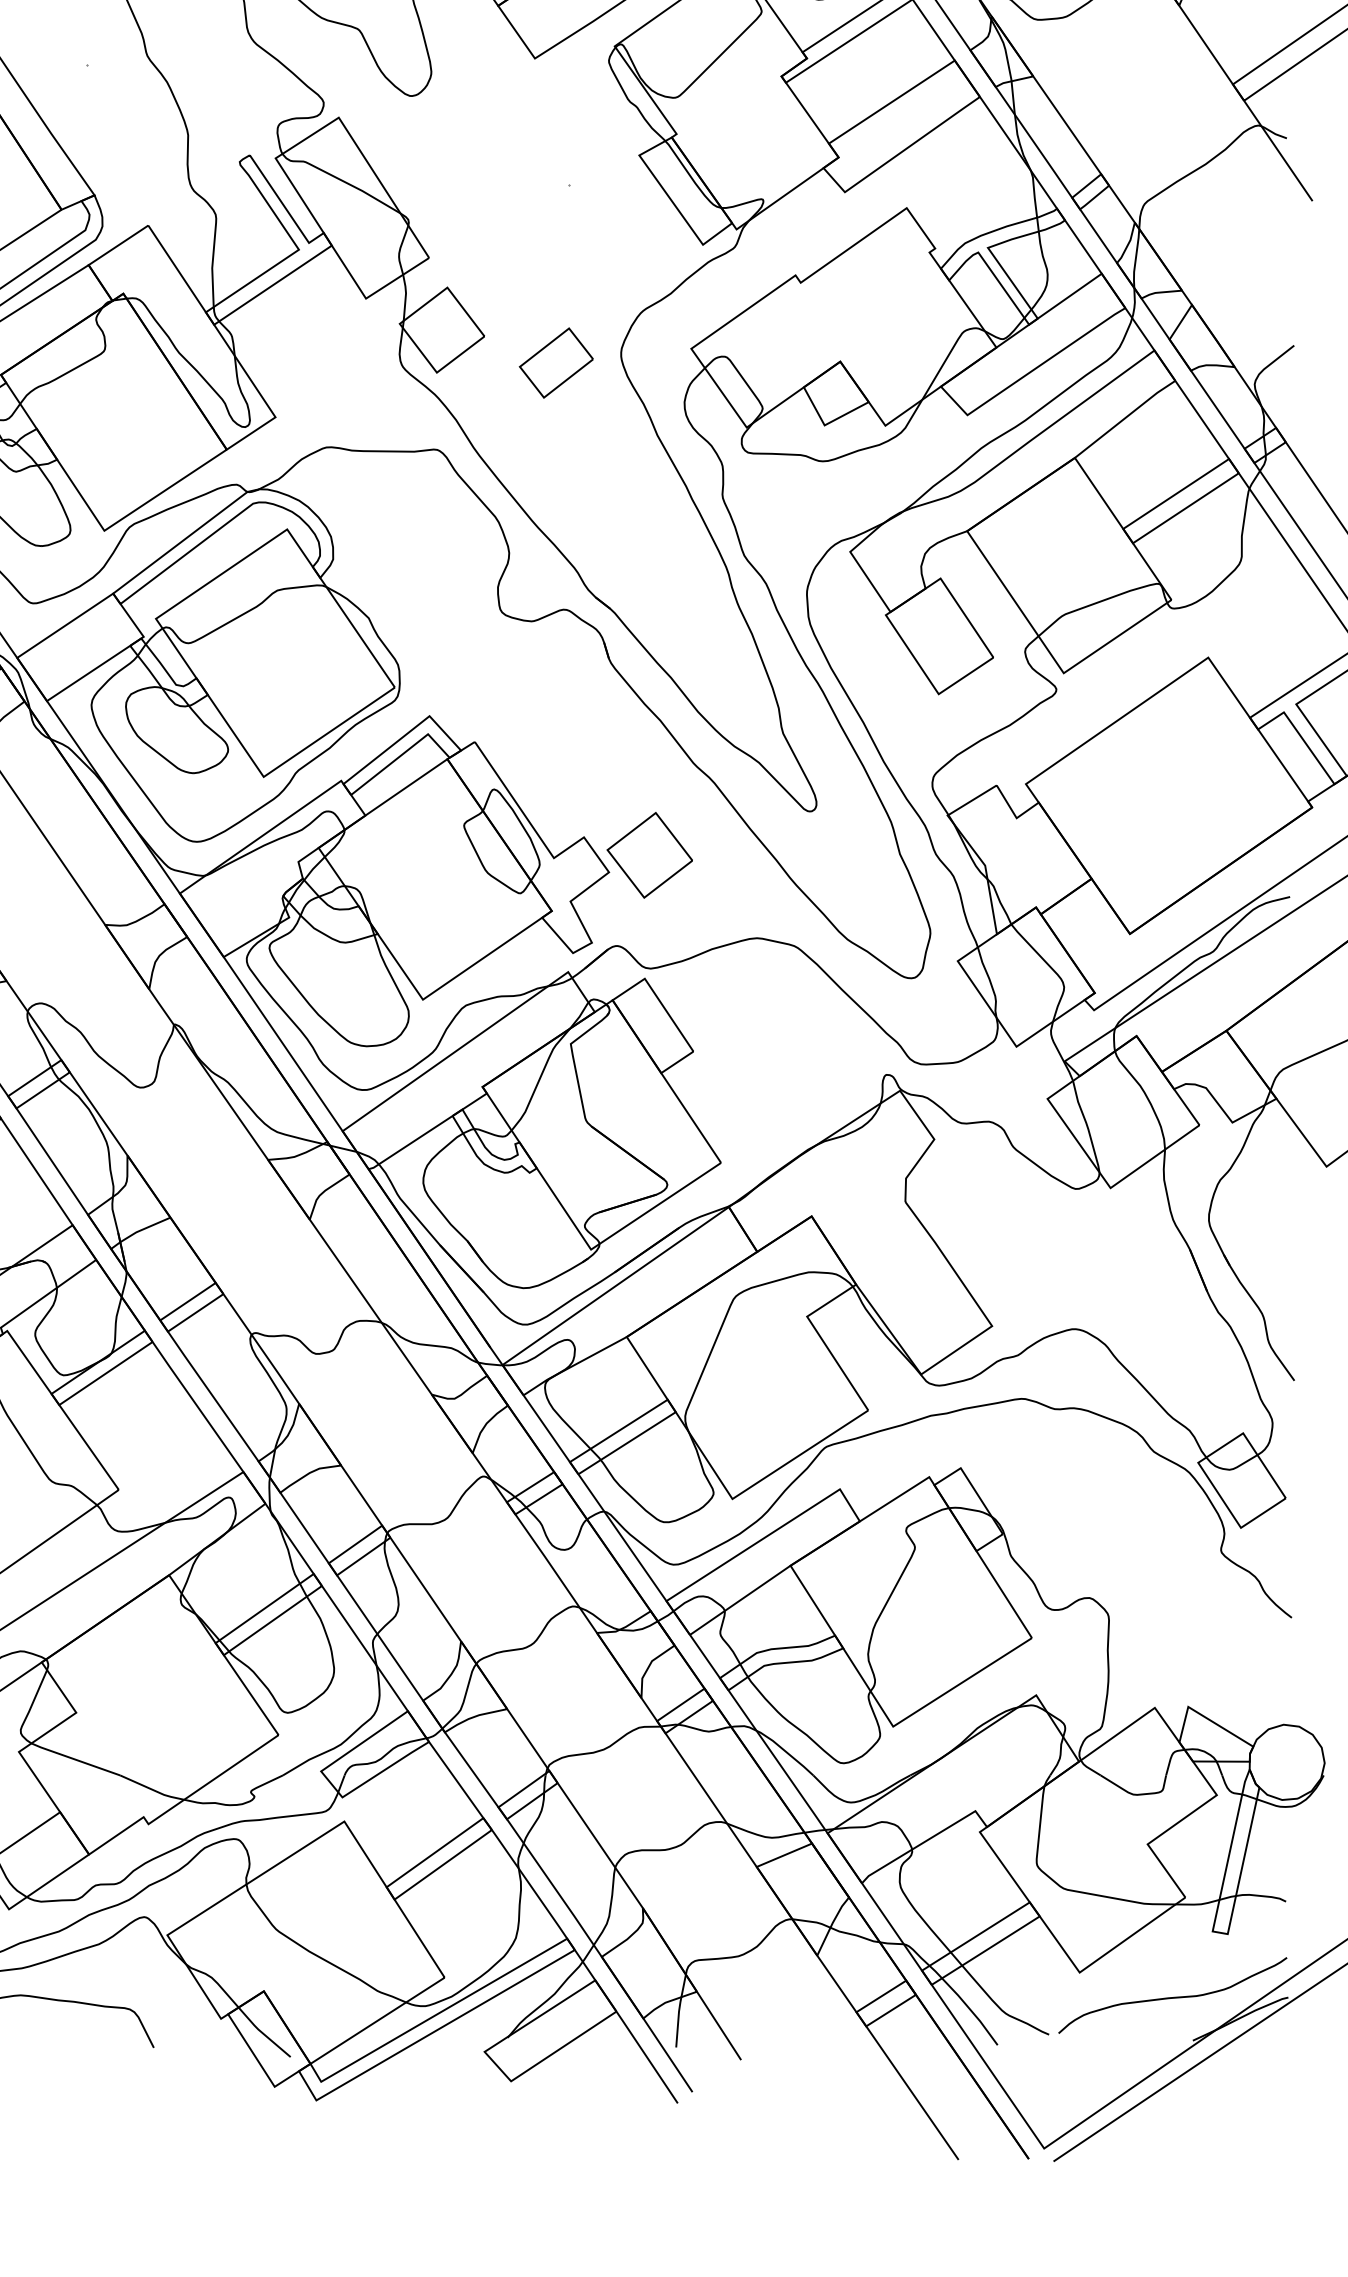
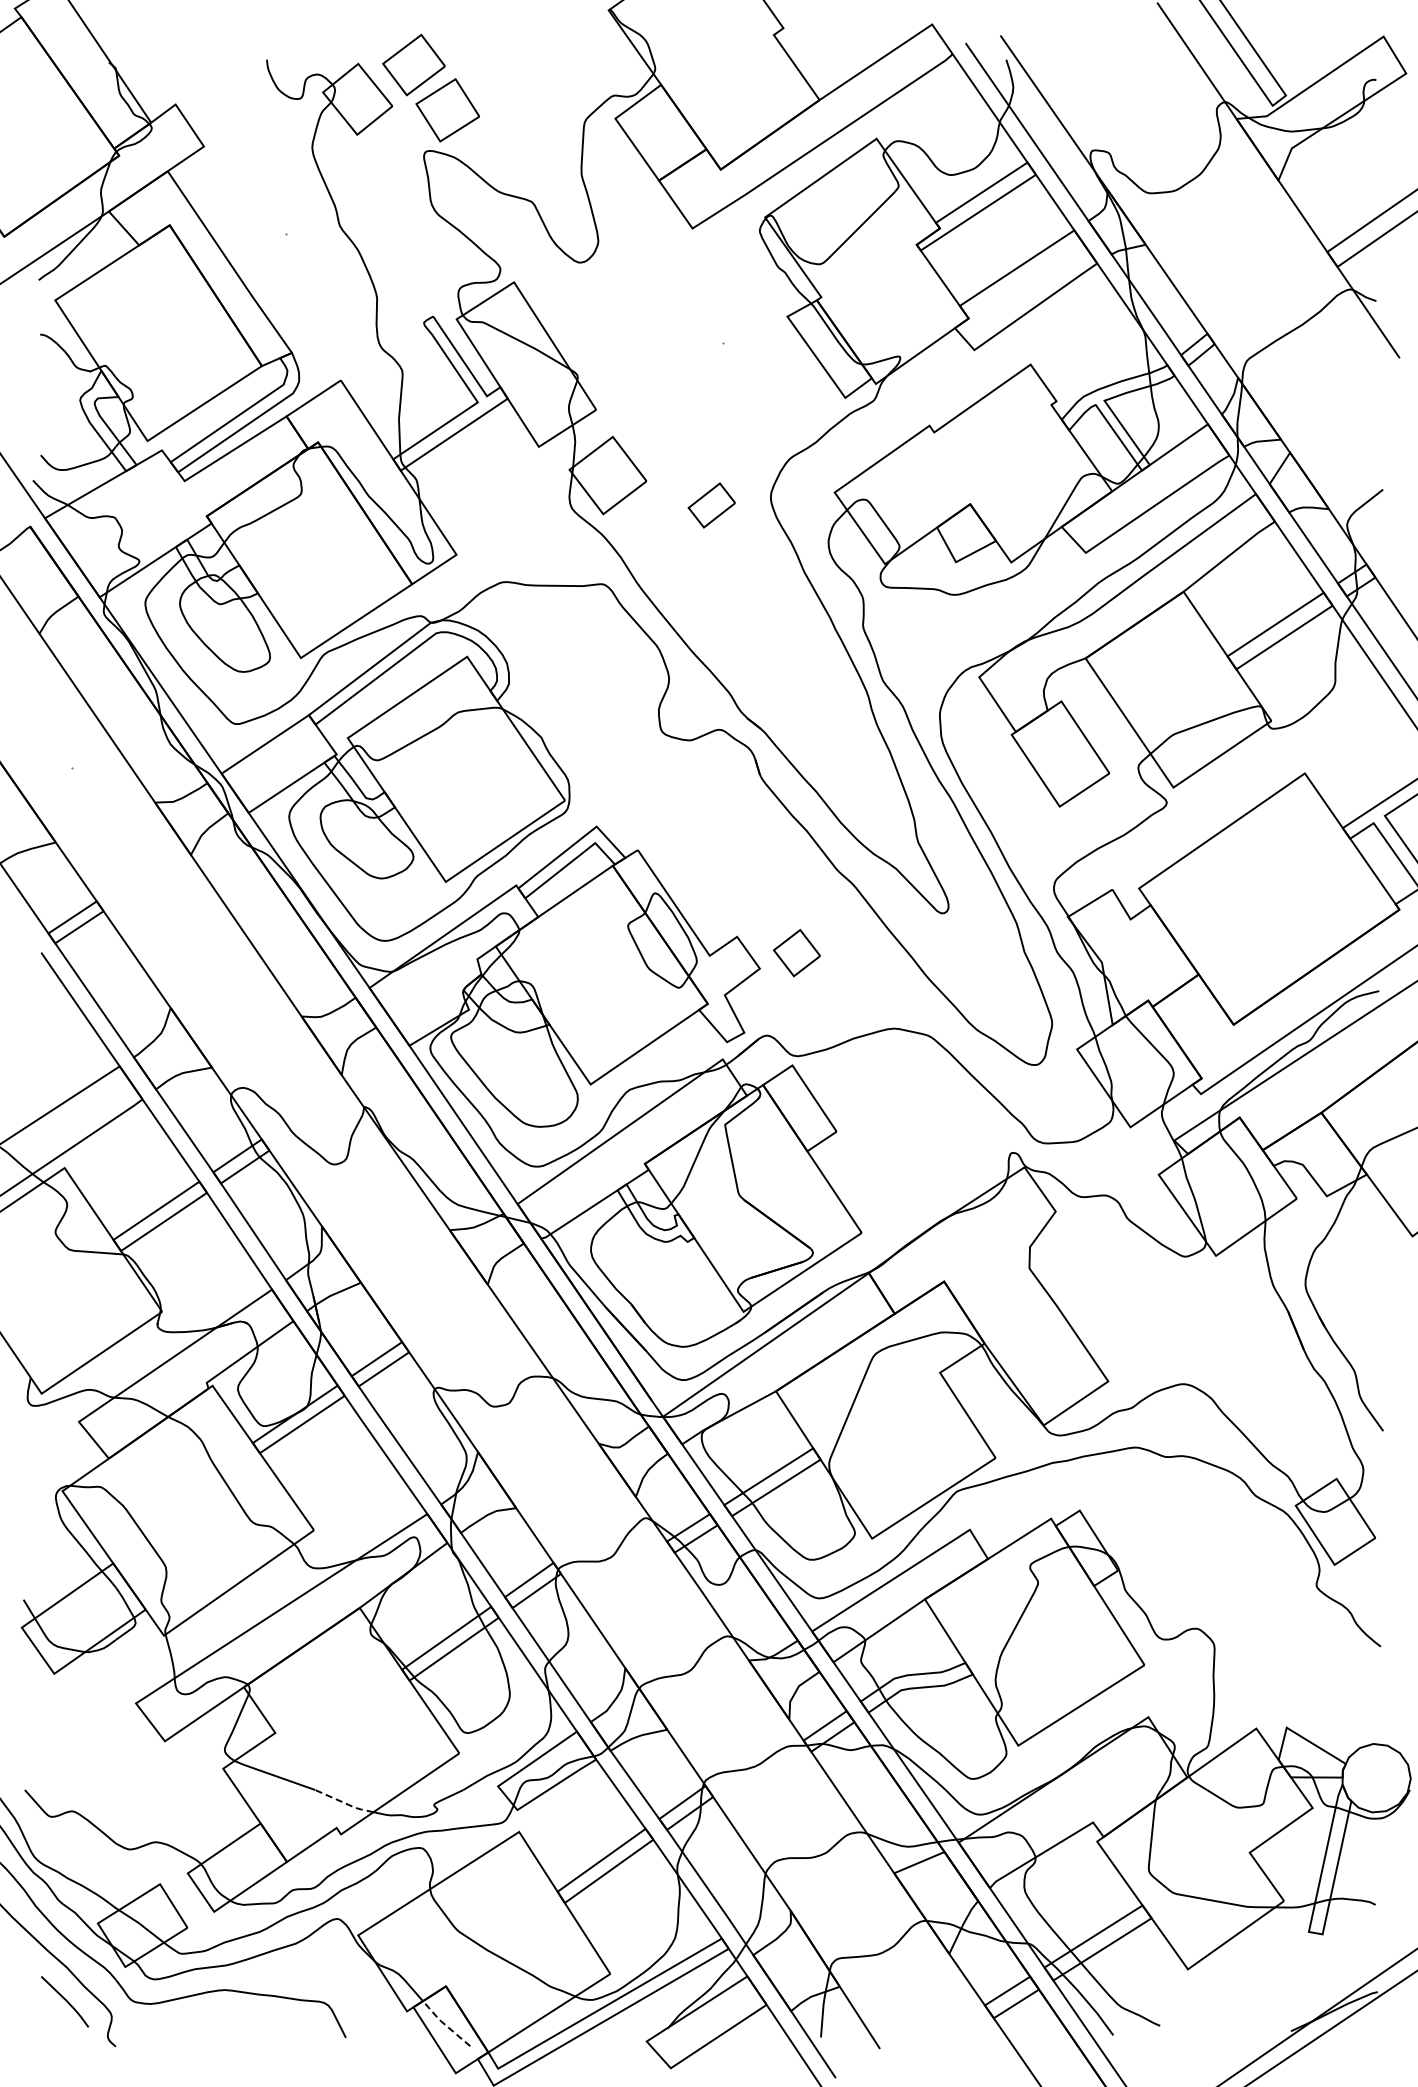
part: (555, 363) -> (711, 505), size x0.7
part: (649, 854) -> (796, 952), size x0.6
line: (153, 1790) -> (345, 1803), solid -> dashed
curve: (1172, 1996) -> (1272, 1991), removed
line: (261, 2032) -> (443, 2023), solid -> dashed

